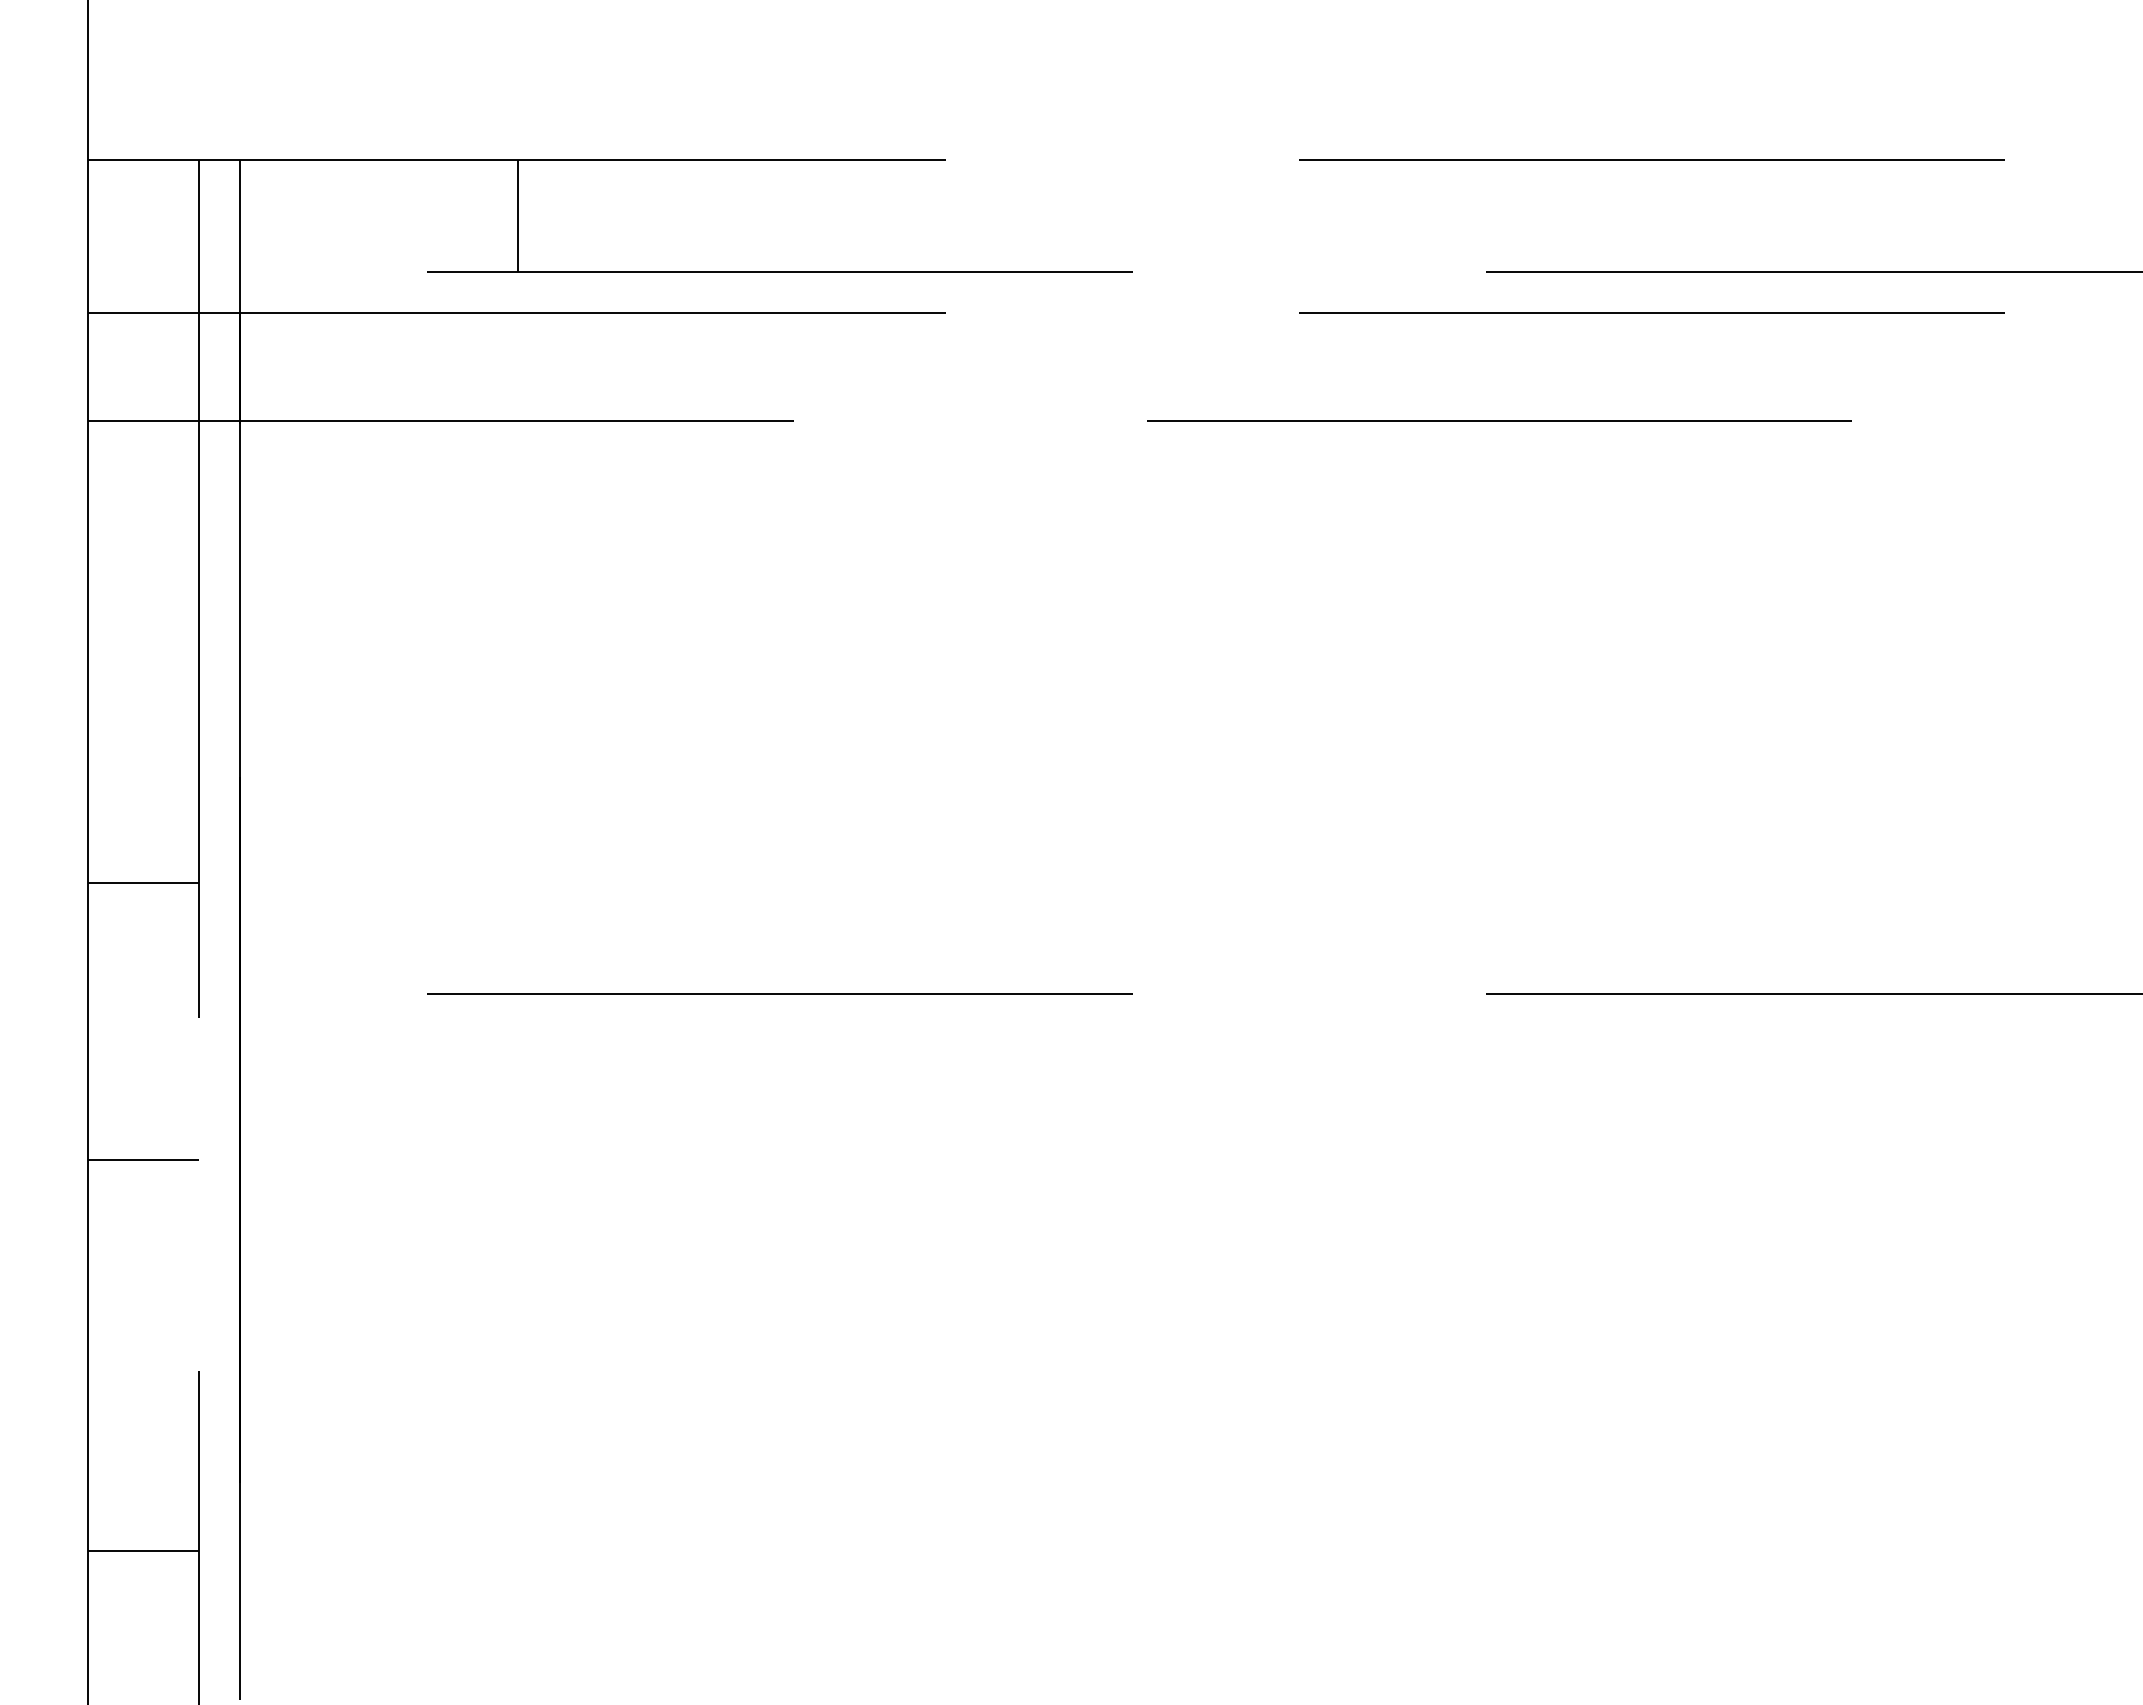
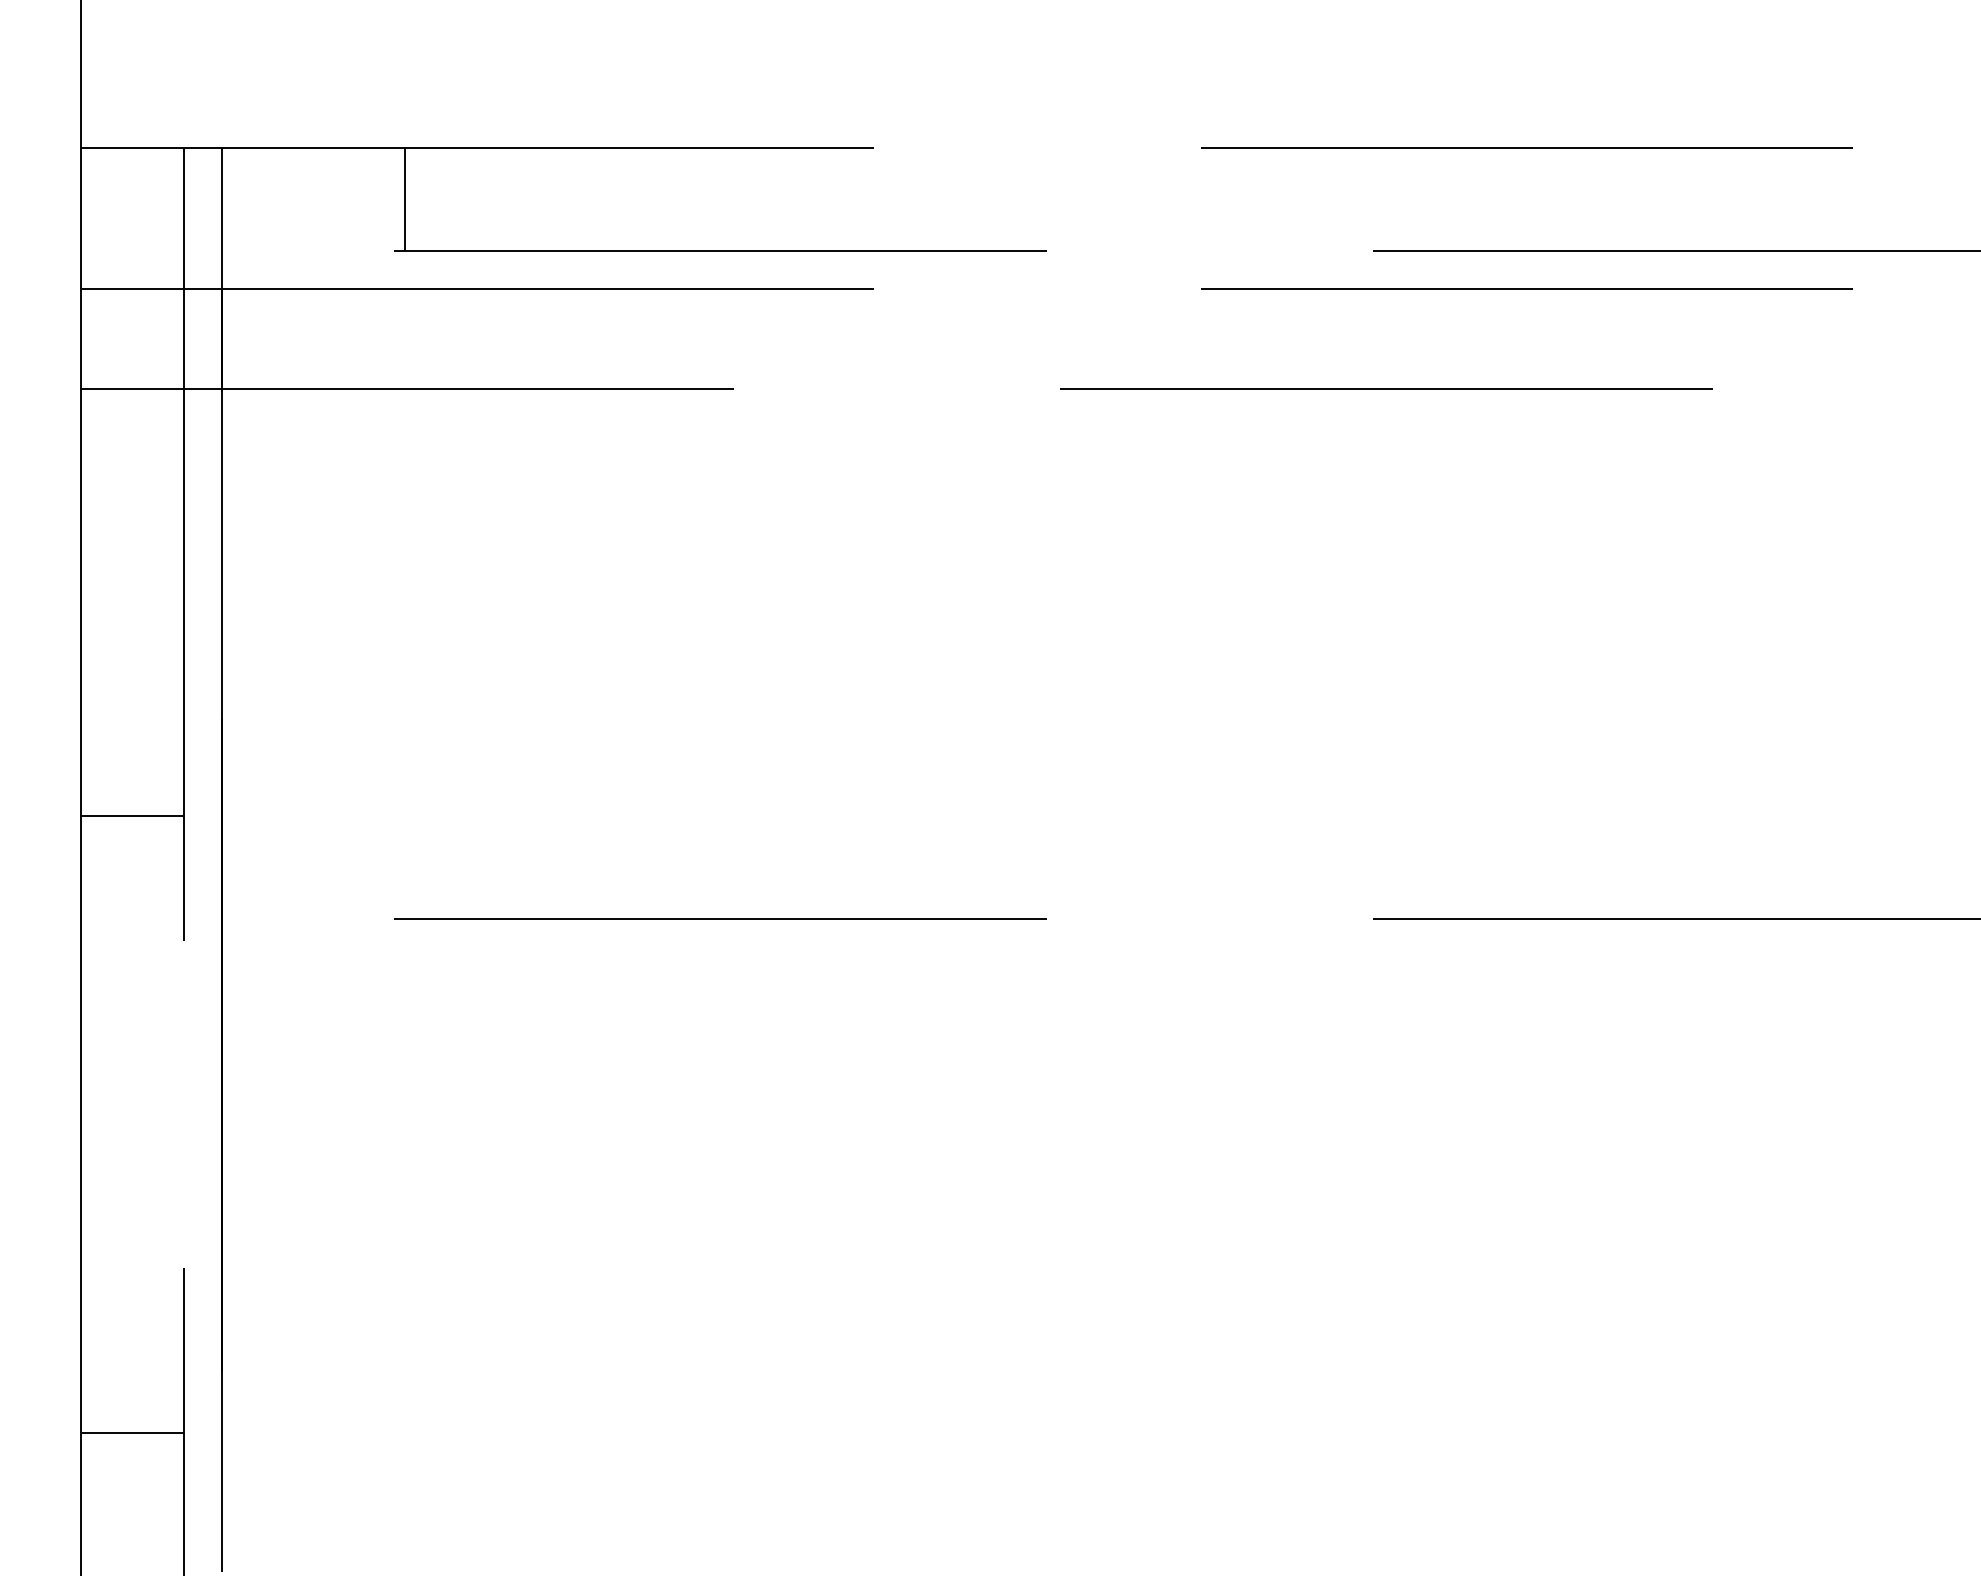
line: (517, 215) -> (405, 199), moved
line: (142, 1160) -> (131, 1072), removed

